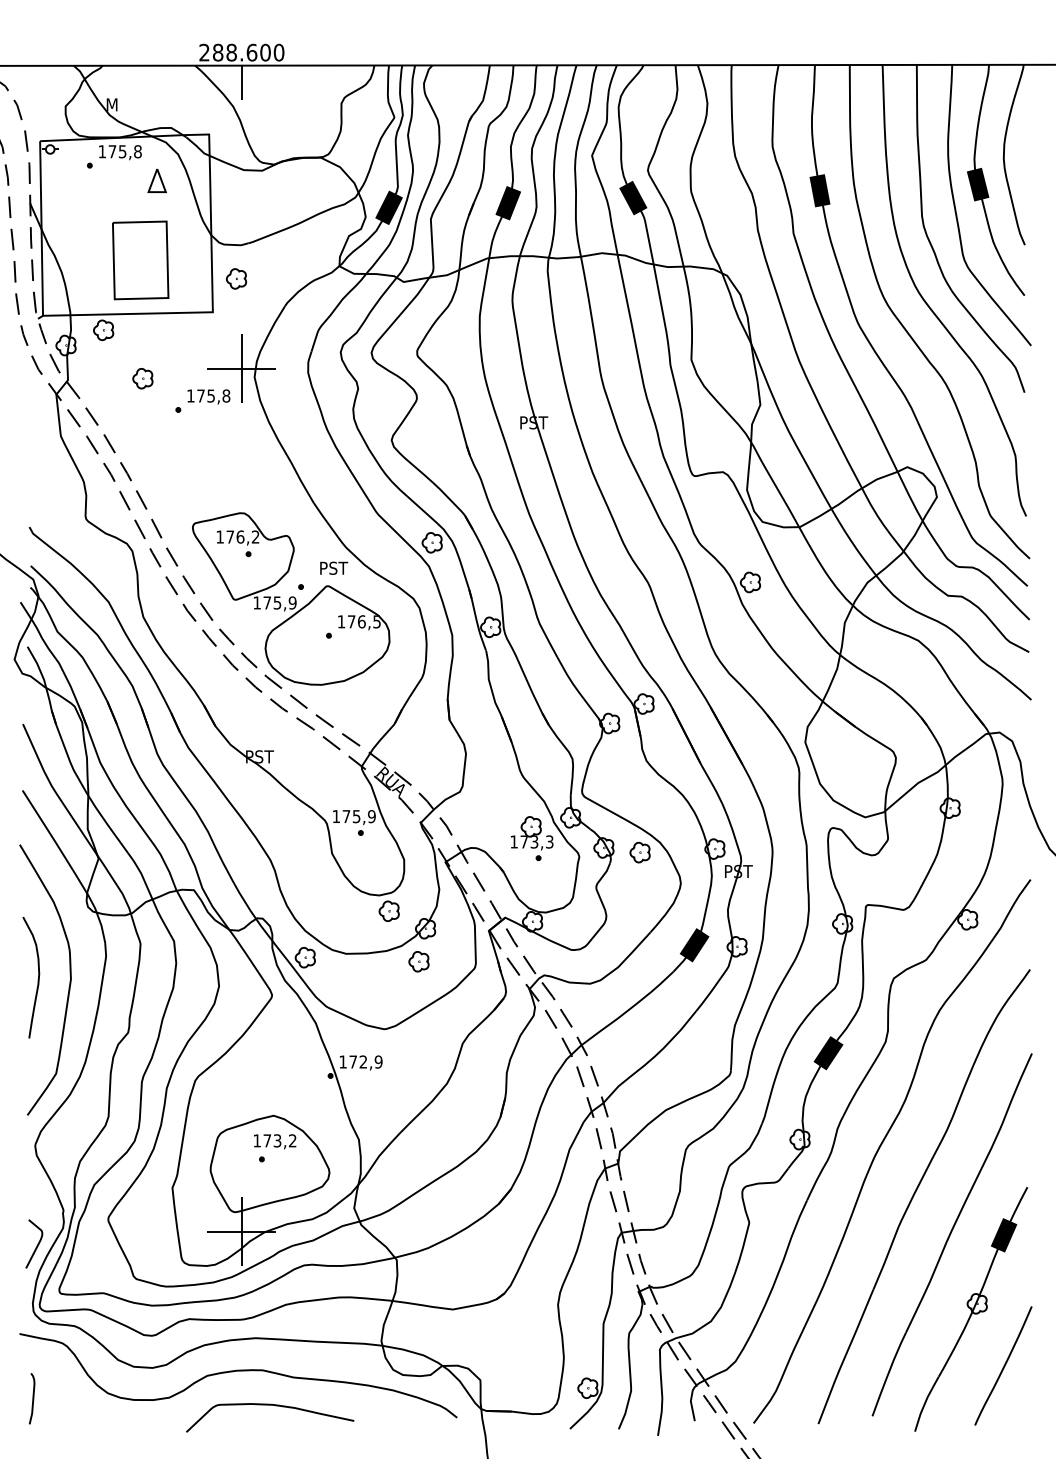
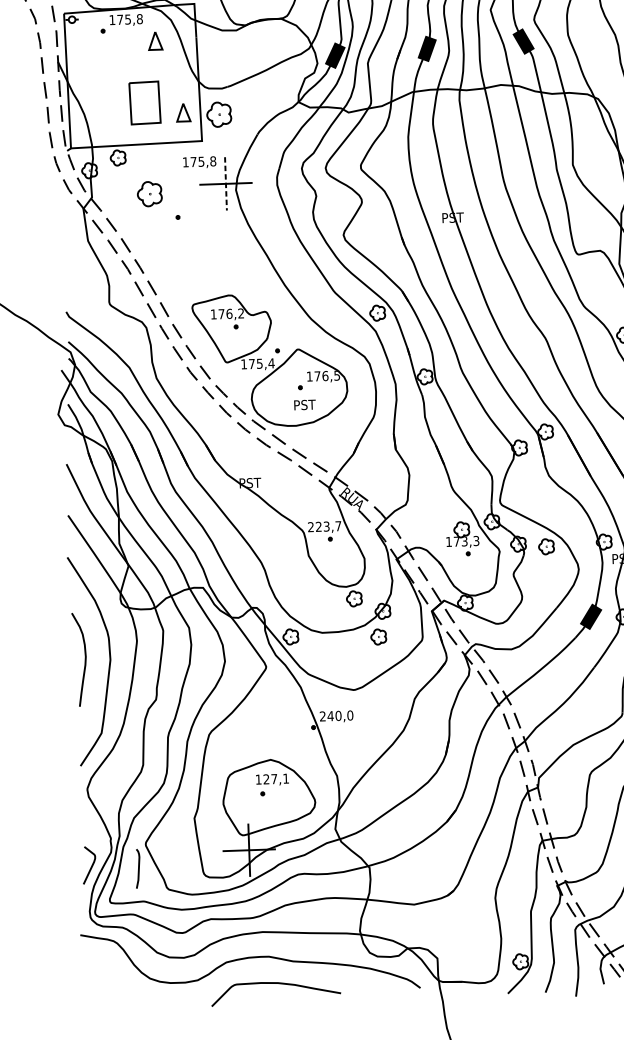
part: (140, 260) -> (144, 103), size x0.7
part: (189, 274) -> (182, 112), added
part: (236, 278) -> (219, 114), size x1.6
line: (241, 368) -> (225, 183), solid -> dashed
part: (142, 378) -> (149, 194), size x1.6
text: (208, 396) -> (199, 162), moved
text: (334, 567) -> (305, 404), moved
text: (292, 602) -> (271, 363), 175,9 -> 175,4
text: (353, 816) -> (324, 526), 175,9 -> 223,7
text: (360, 1061) -> (336, 715), 172,9 -> 240,0
text: (279, 1140) -> (275, 778), 173,2 -> 127,1
curve: (32, 1398) -> (138, 868), moved

